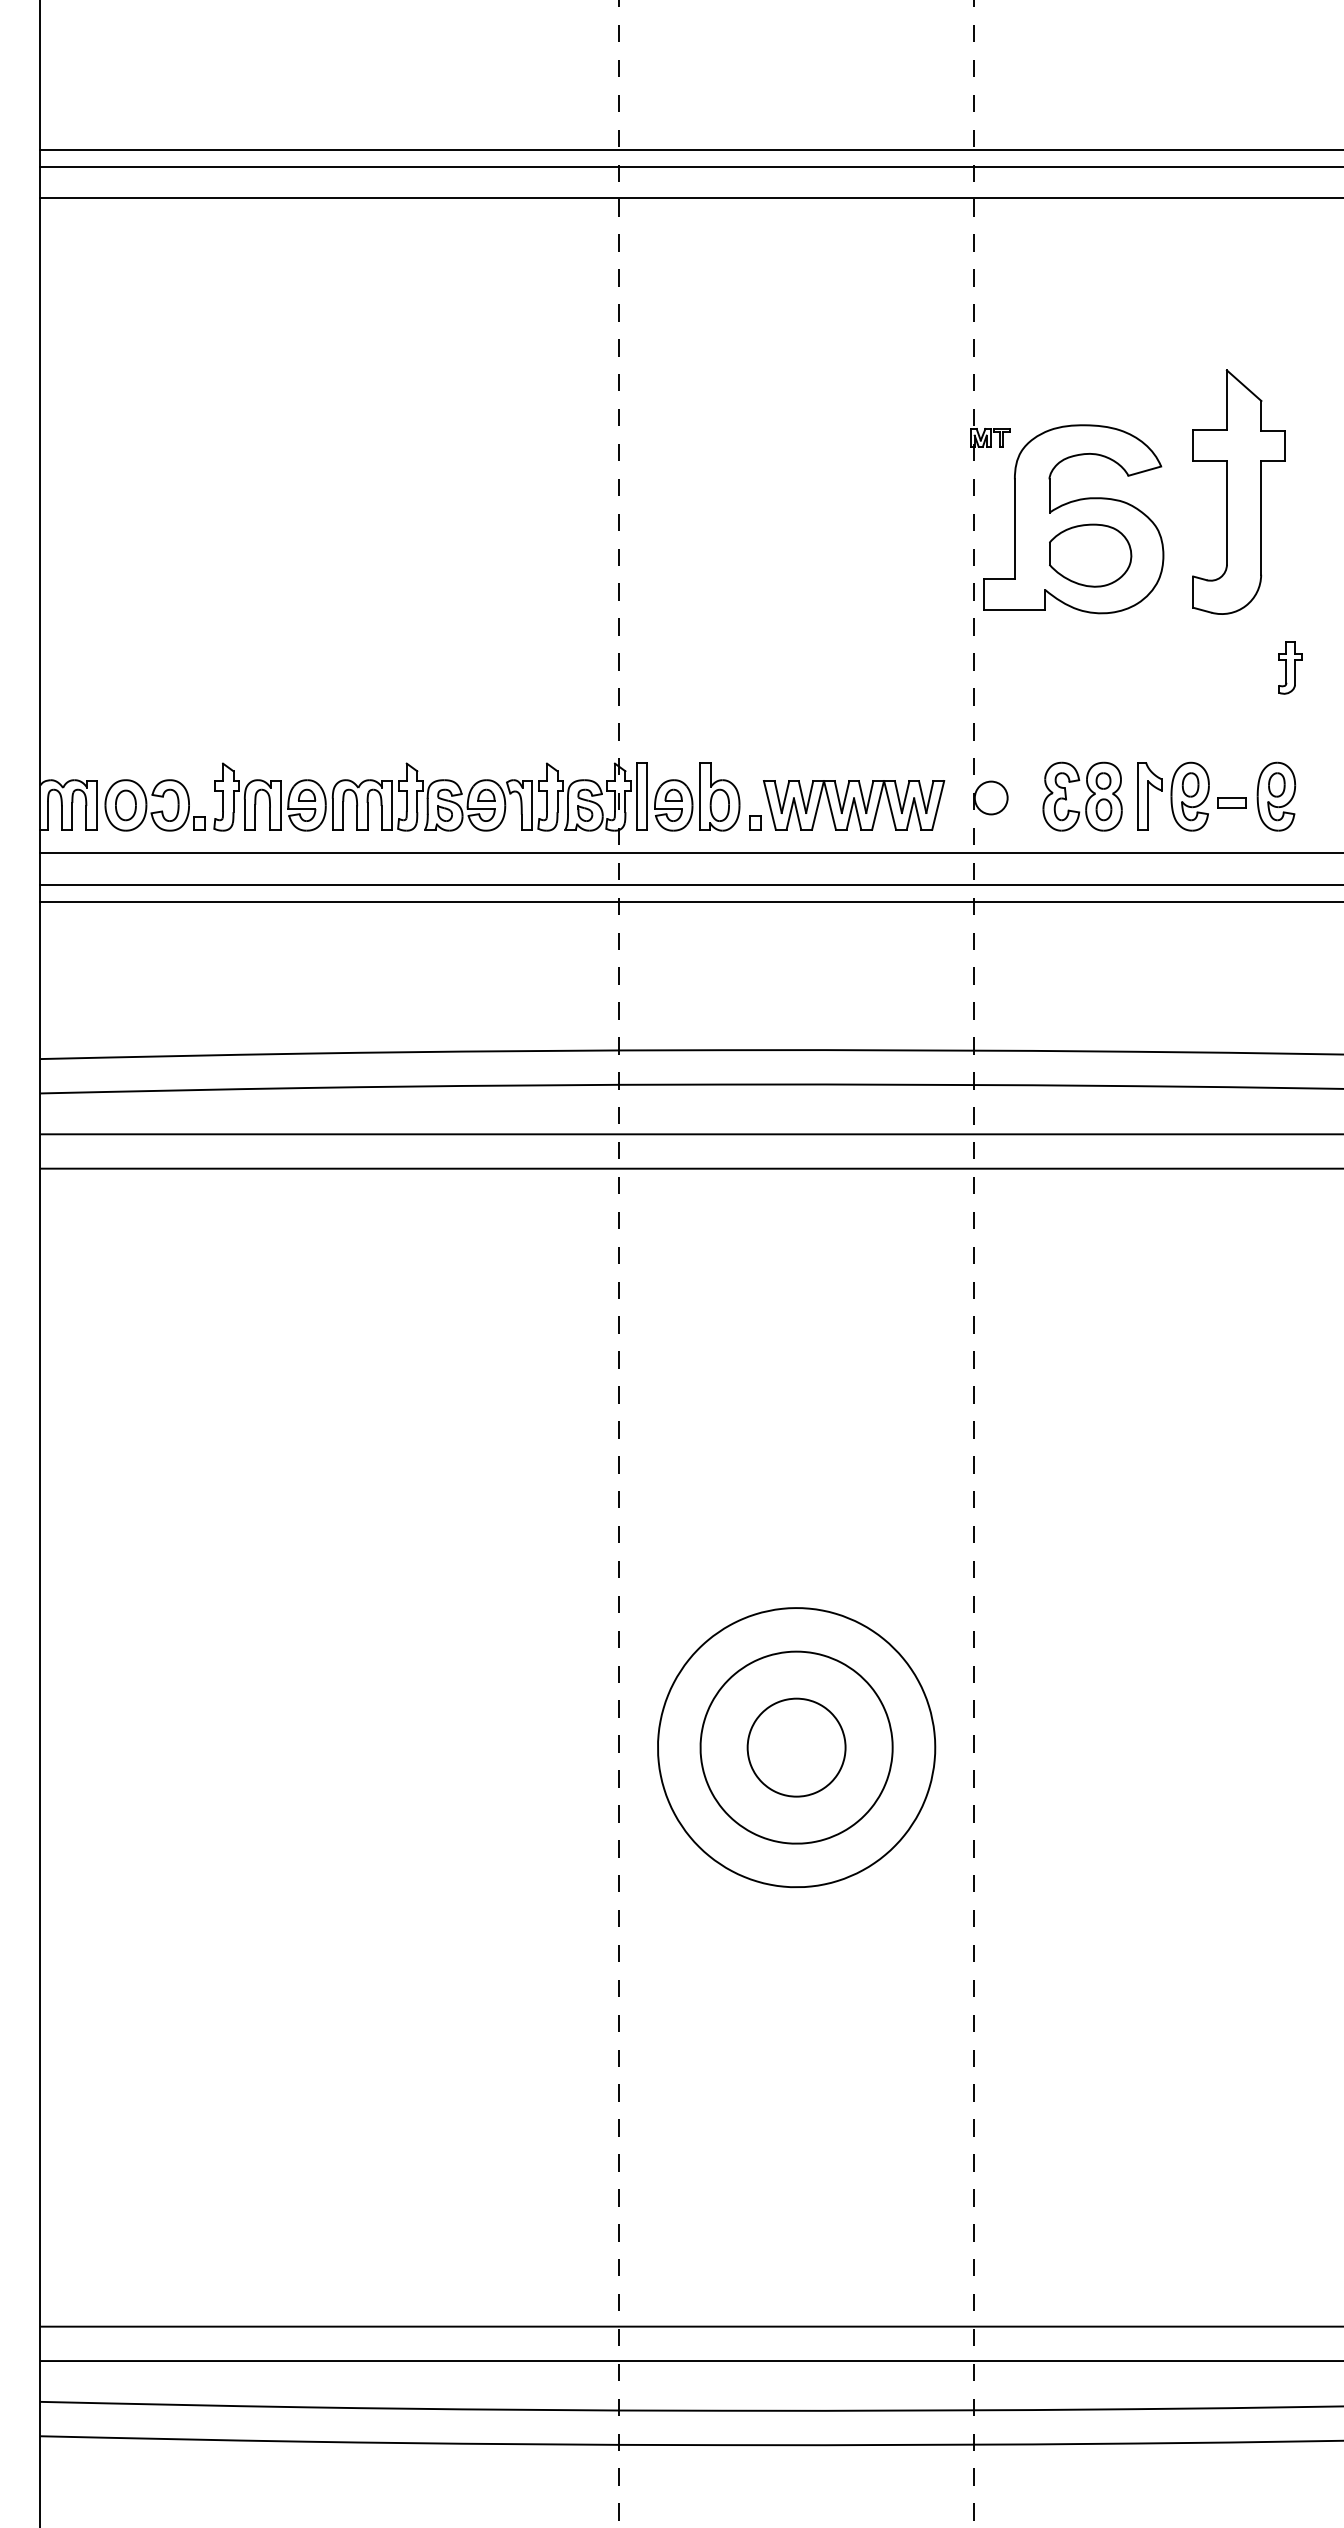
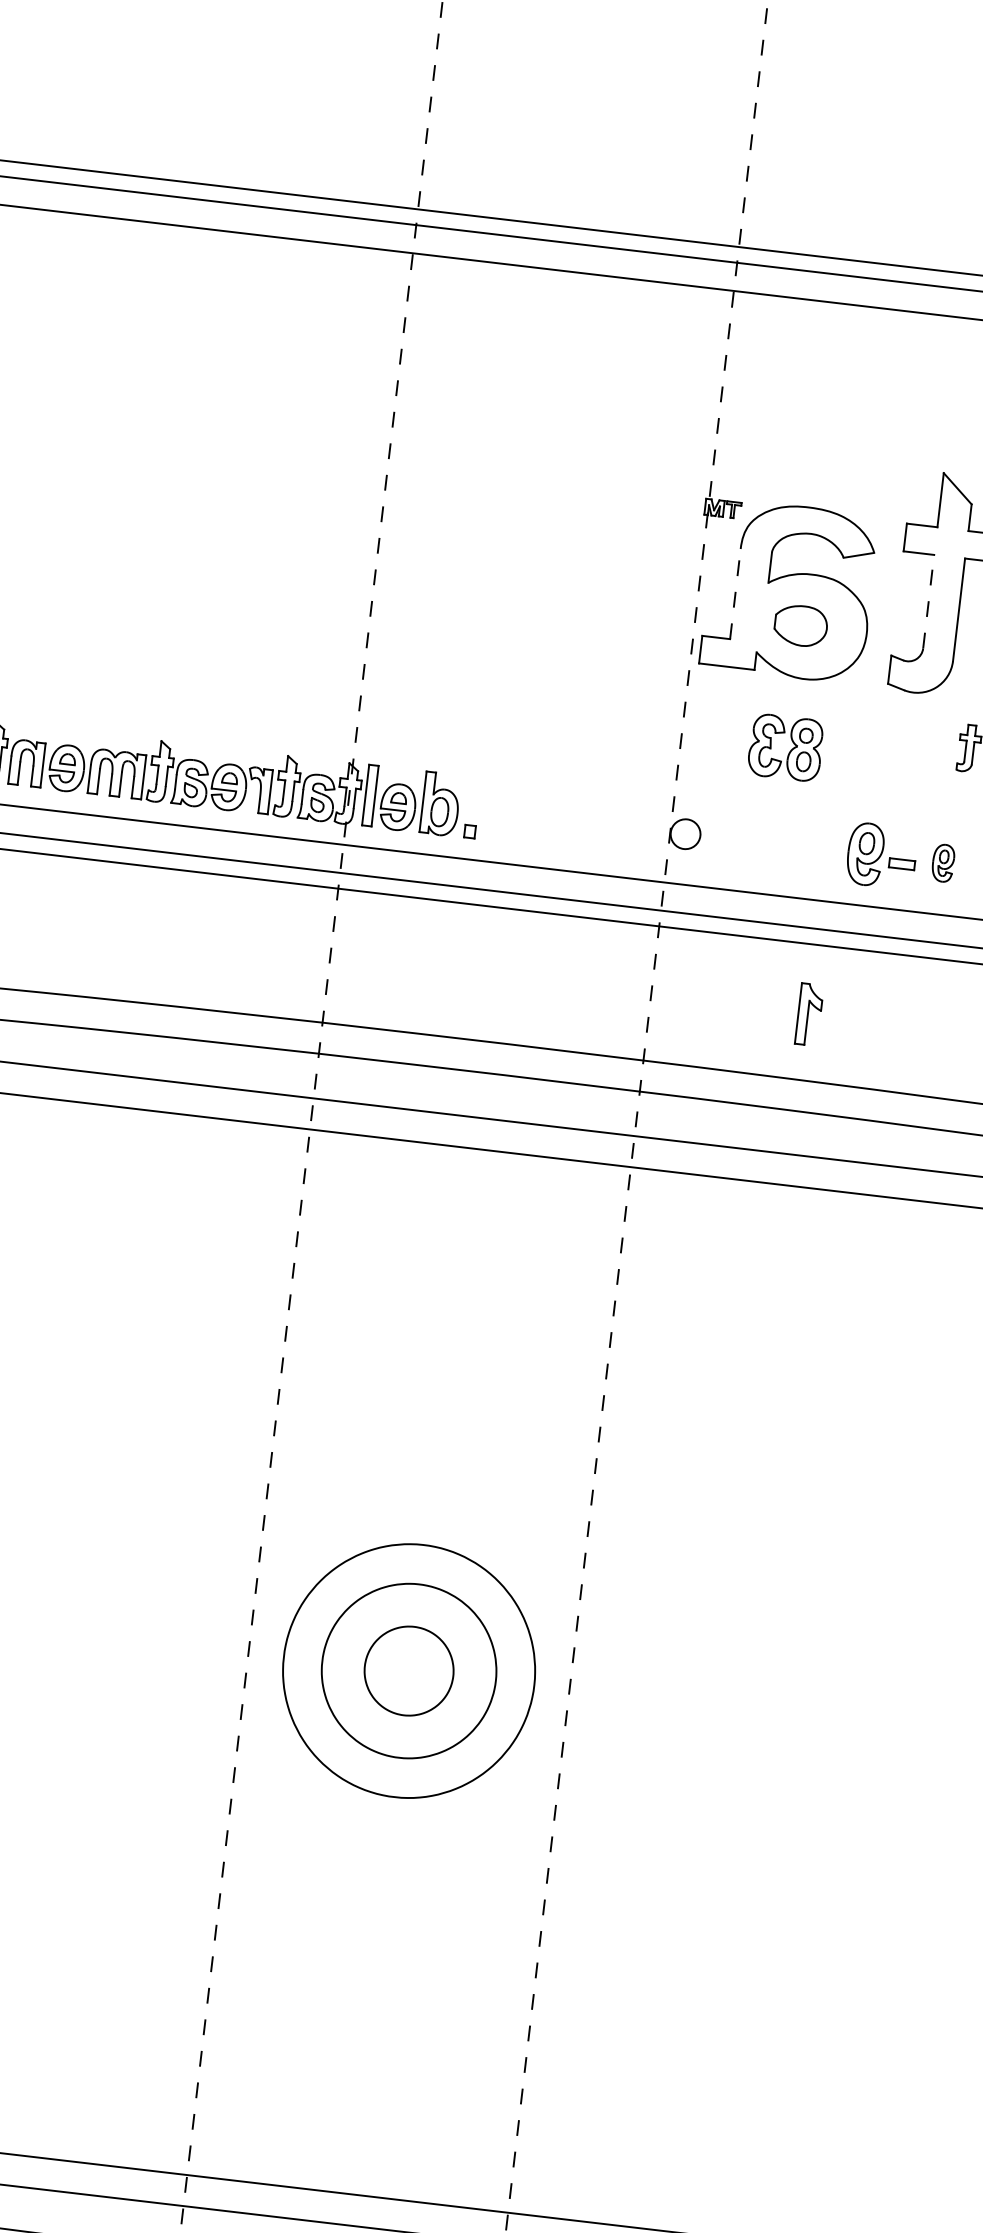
line: (1226, 512) -> (928, 601), solid -> dashed
line: (1014, 529) -> (735, 594), solid -> dashed
part: (1090, 555) -> (800, 625), size x0.7
part: (1082, 796) -> (785, 747), moved
part: (1149, 796) -> (809, 1014), moved
part: (1276, 796) -> (943, 863), size x0.6
part: (854, 805) -> (561, 826), removed

